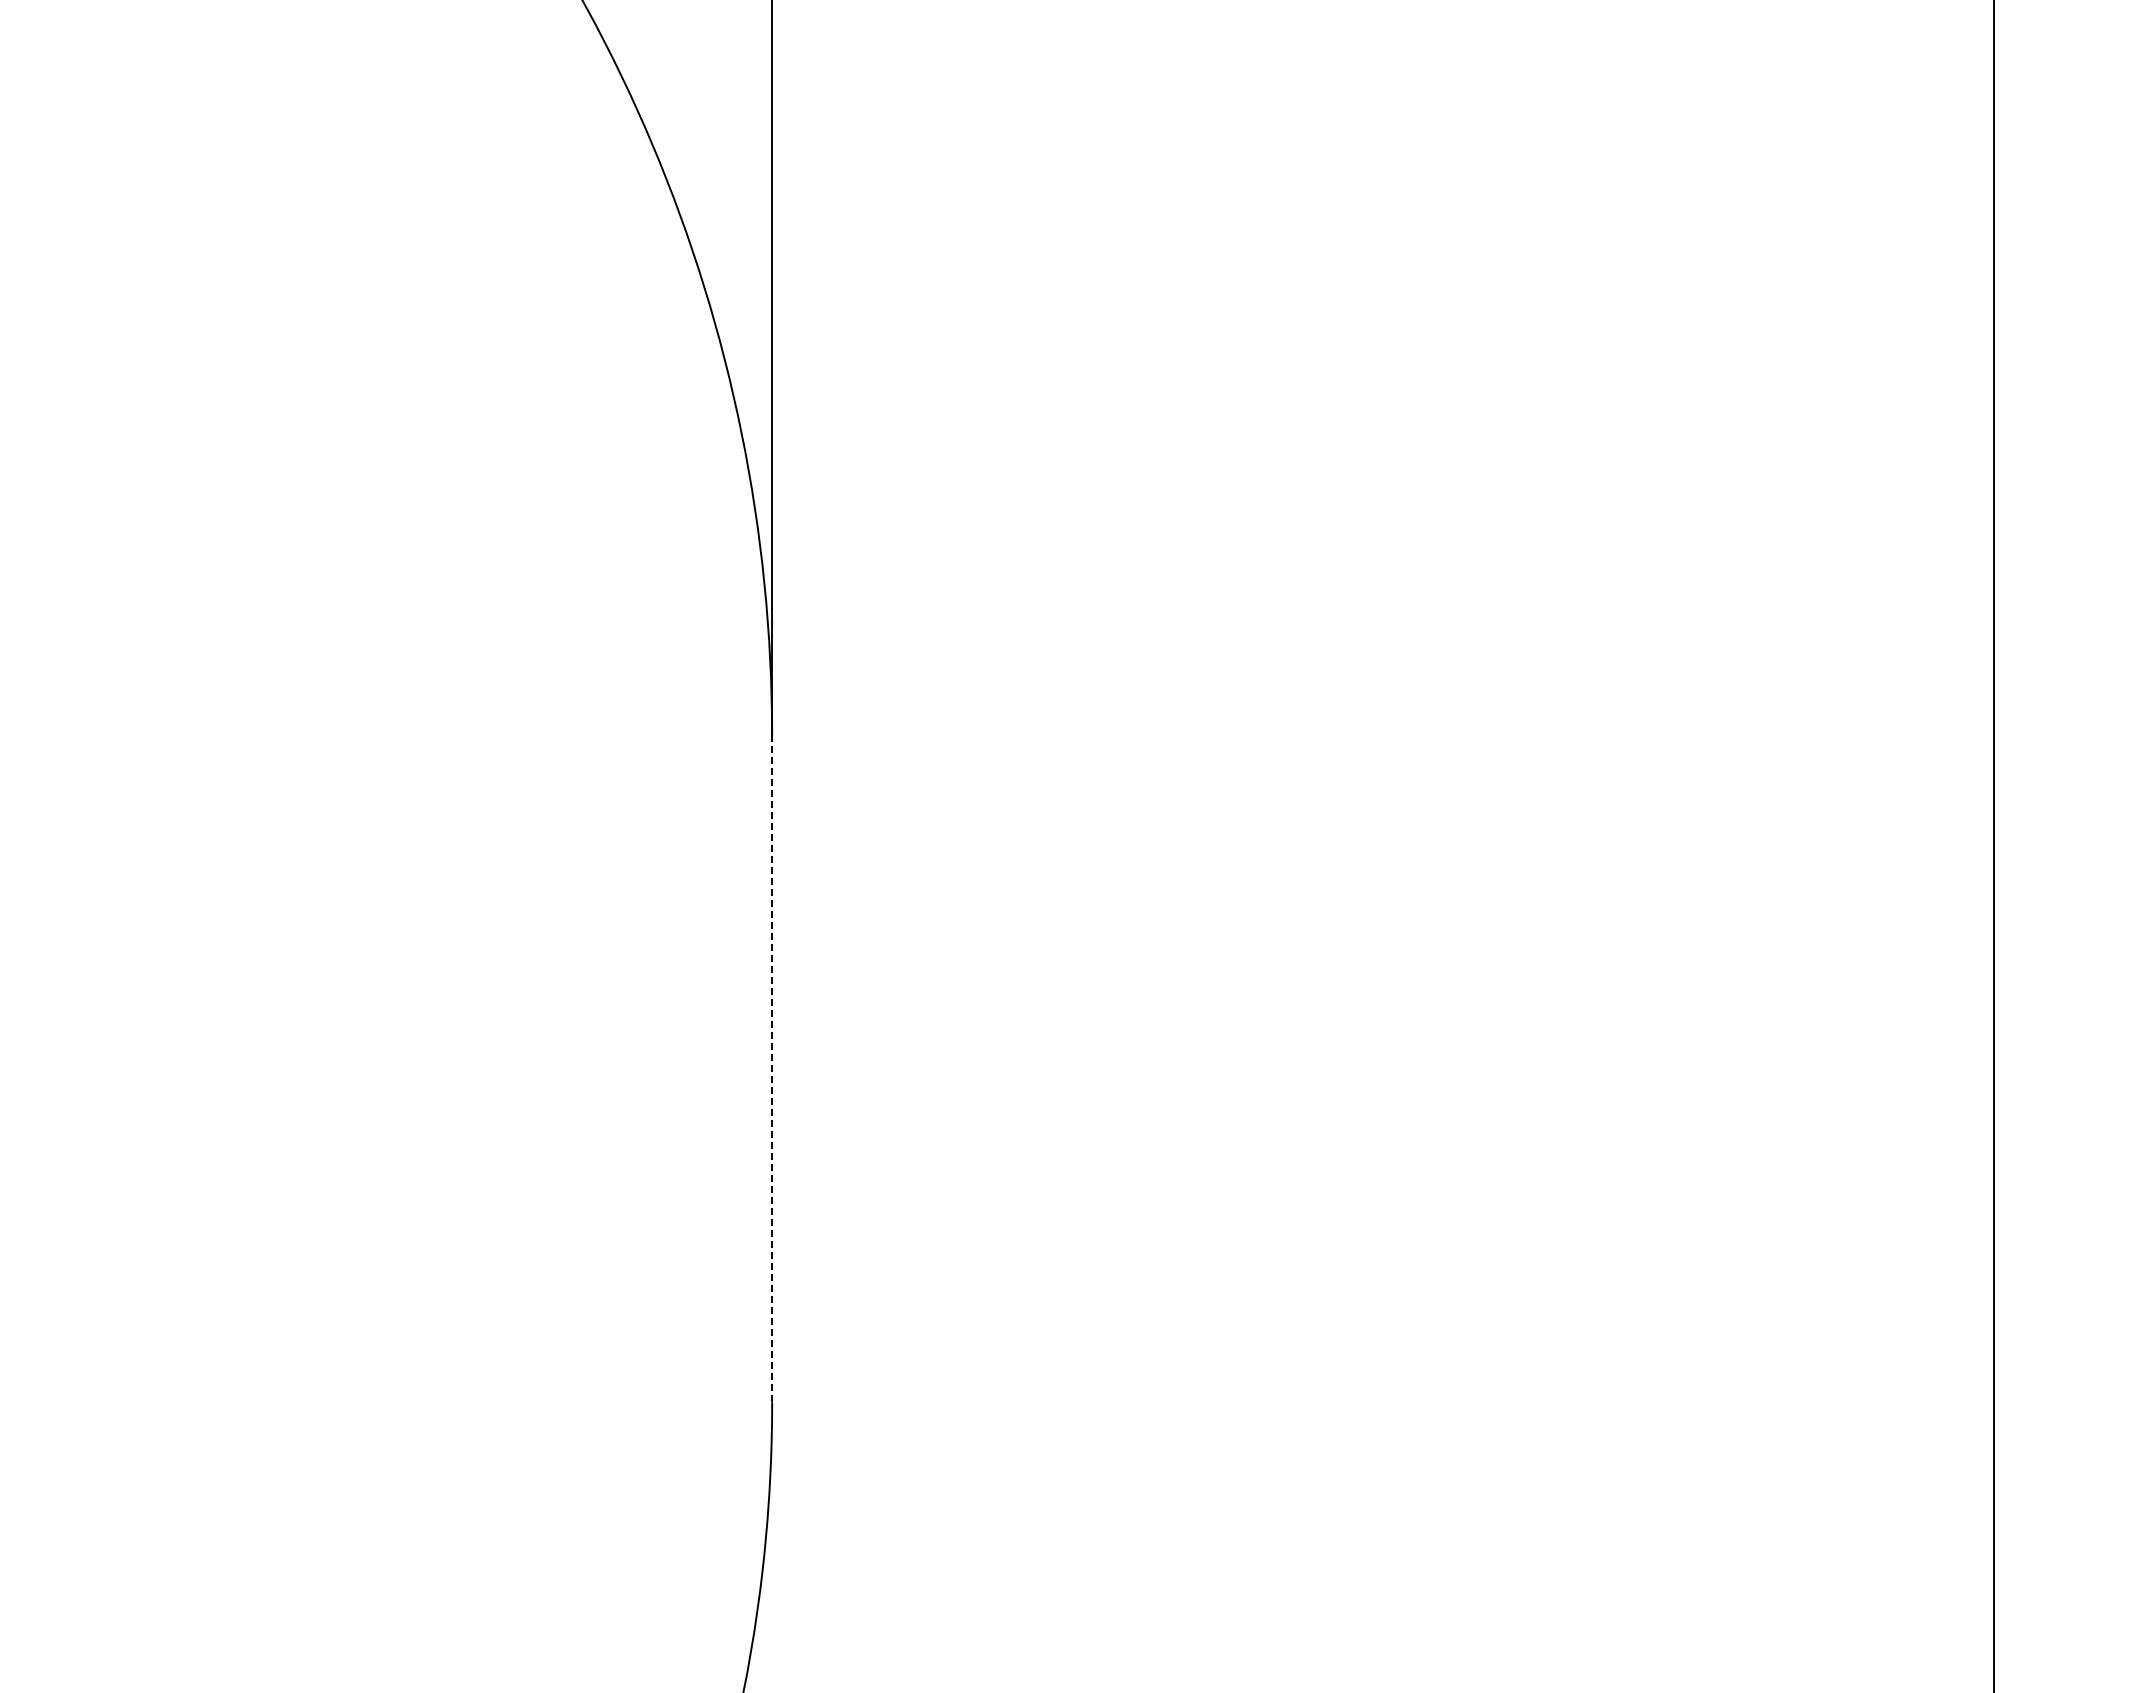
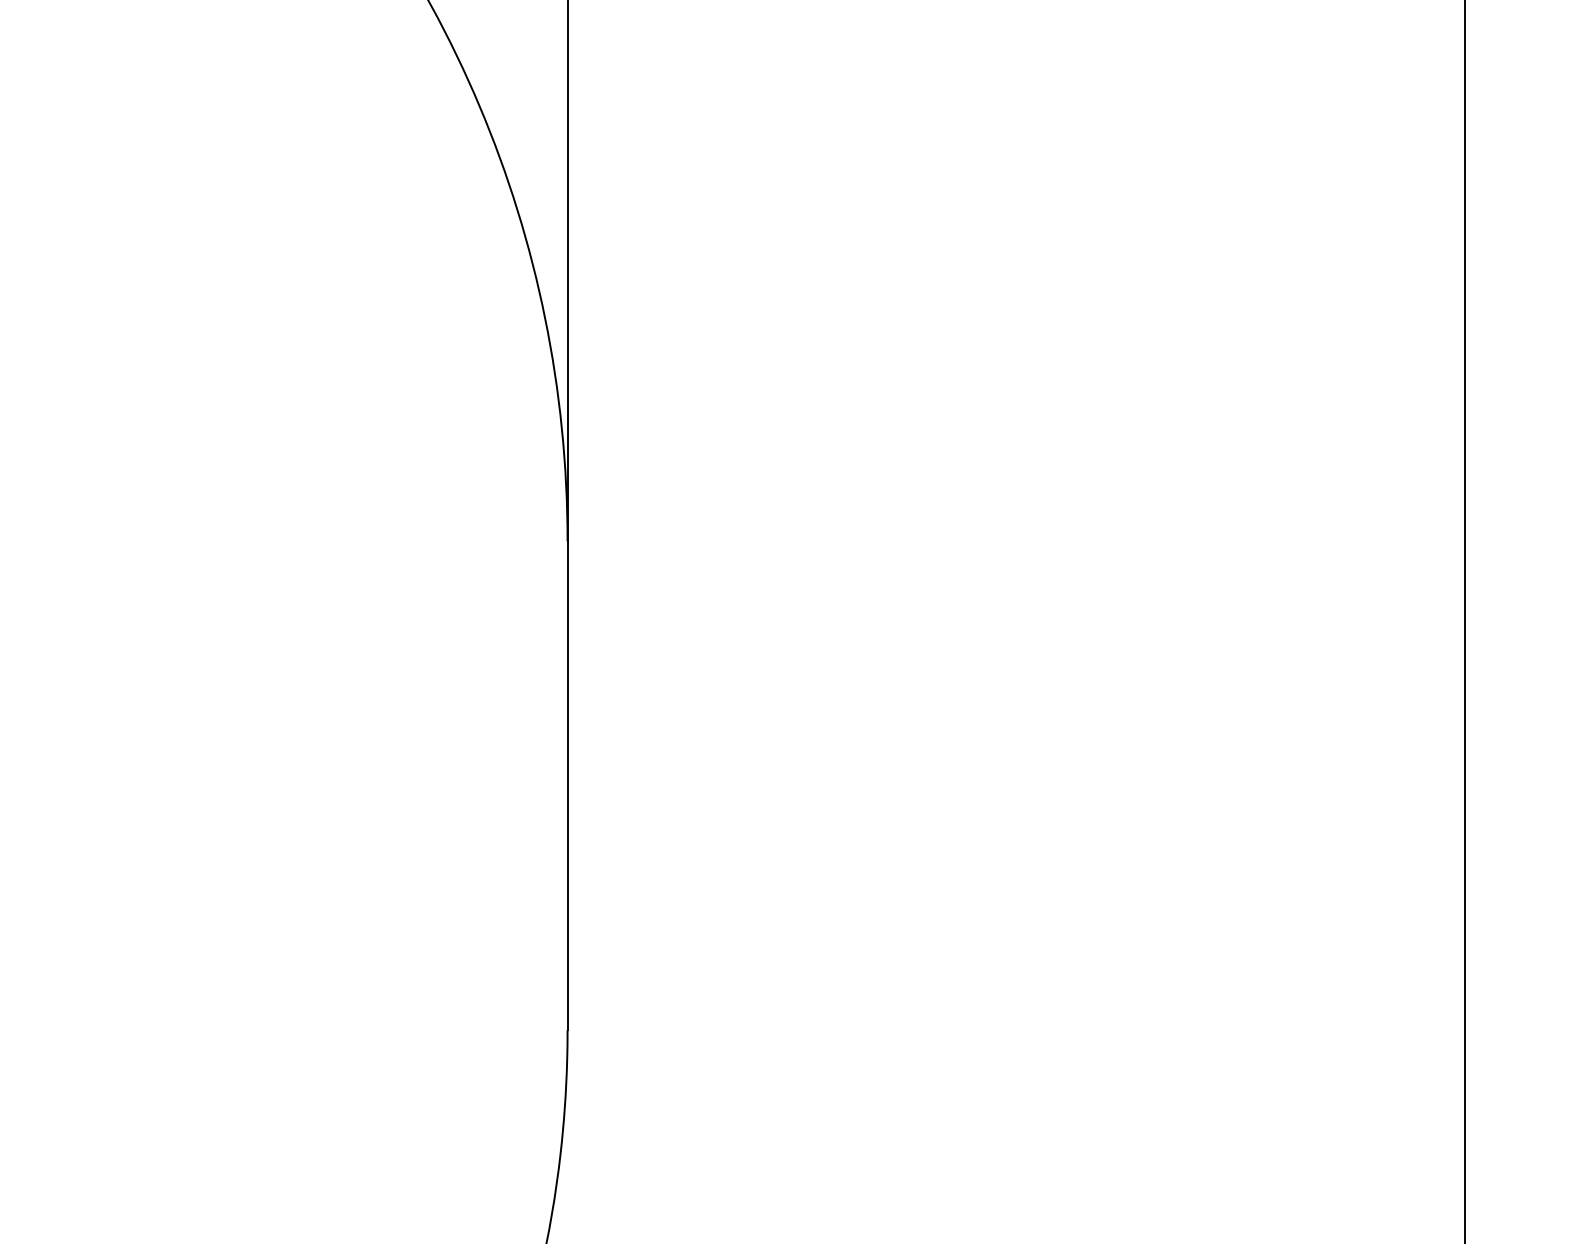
line: (772, 1069) -> (567, 785), dashed -> solid

